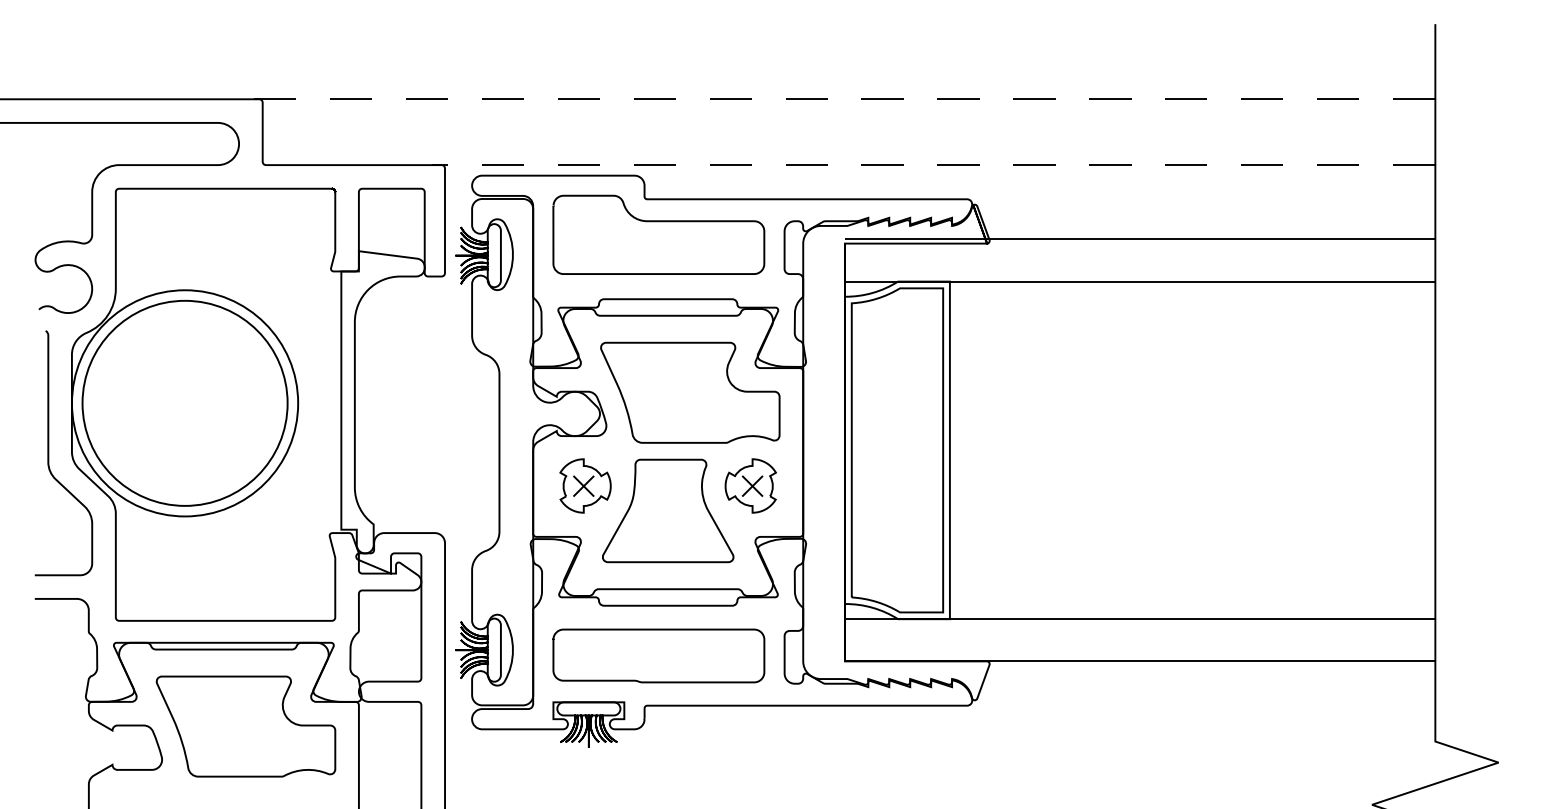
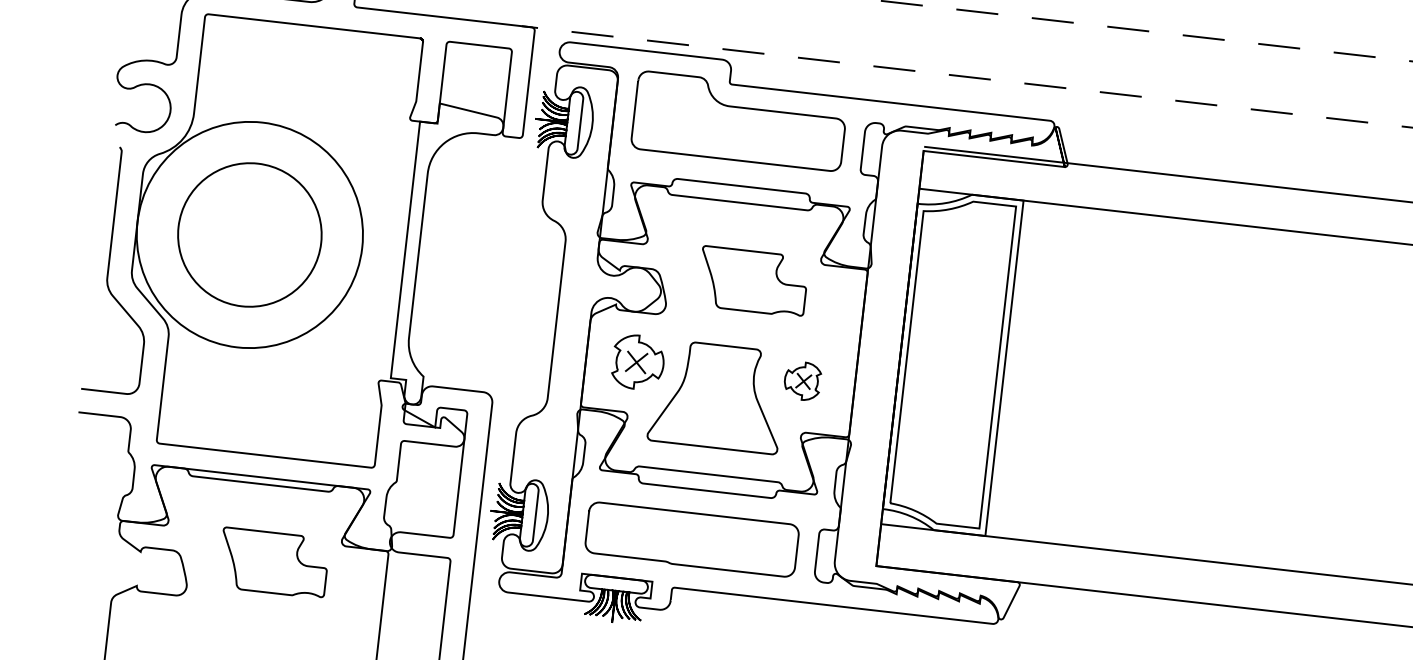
part: (690, 392) -> (753, 281), size x0.6
circle: (184, 402) -> (249, 234), size x0.7
part: (750, 485) -> (802, 380), size x0.7
part: (245, 726) -> (273, 562), size x0.6

